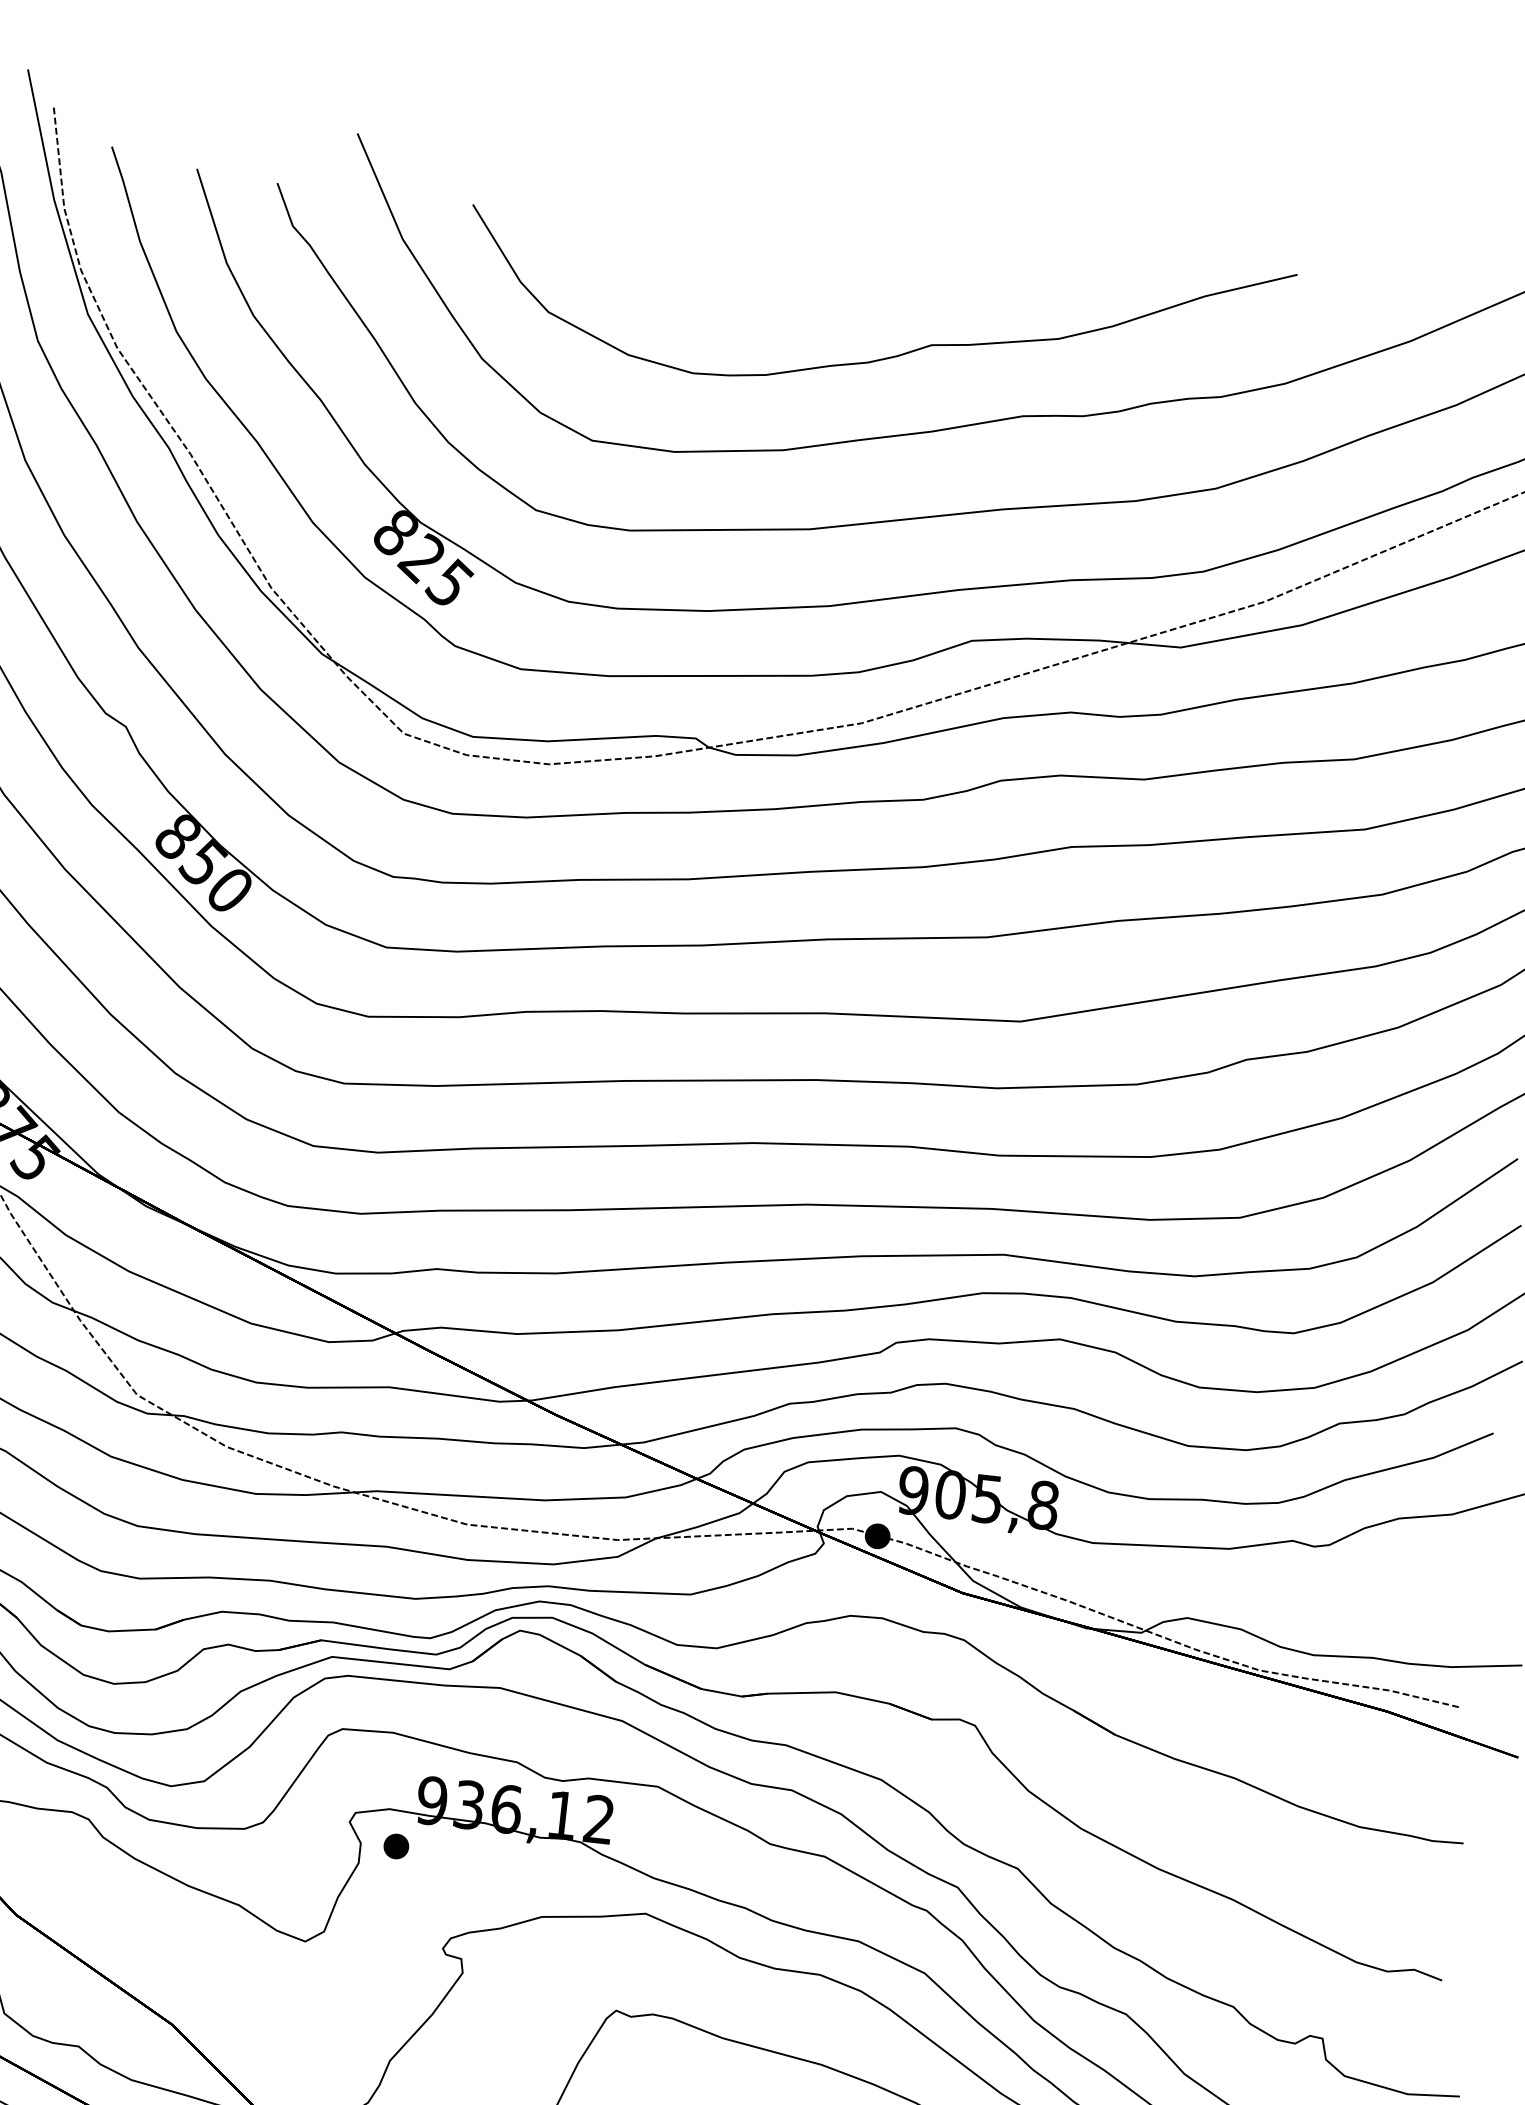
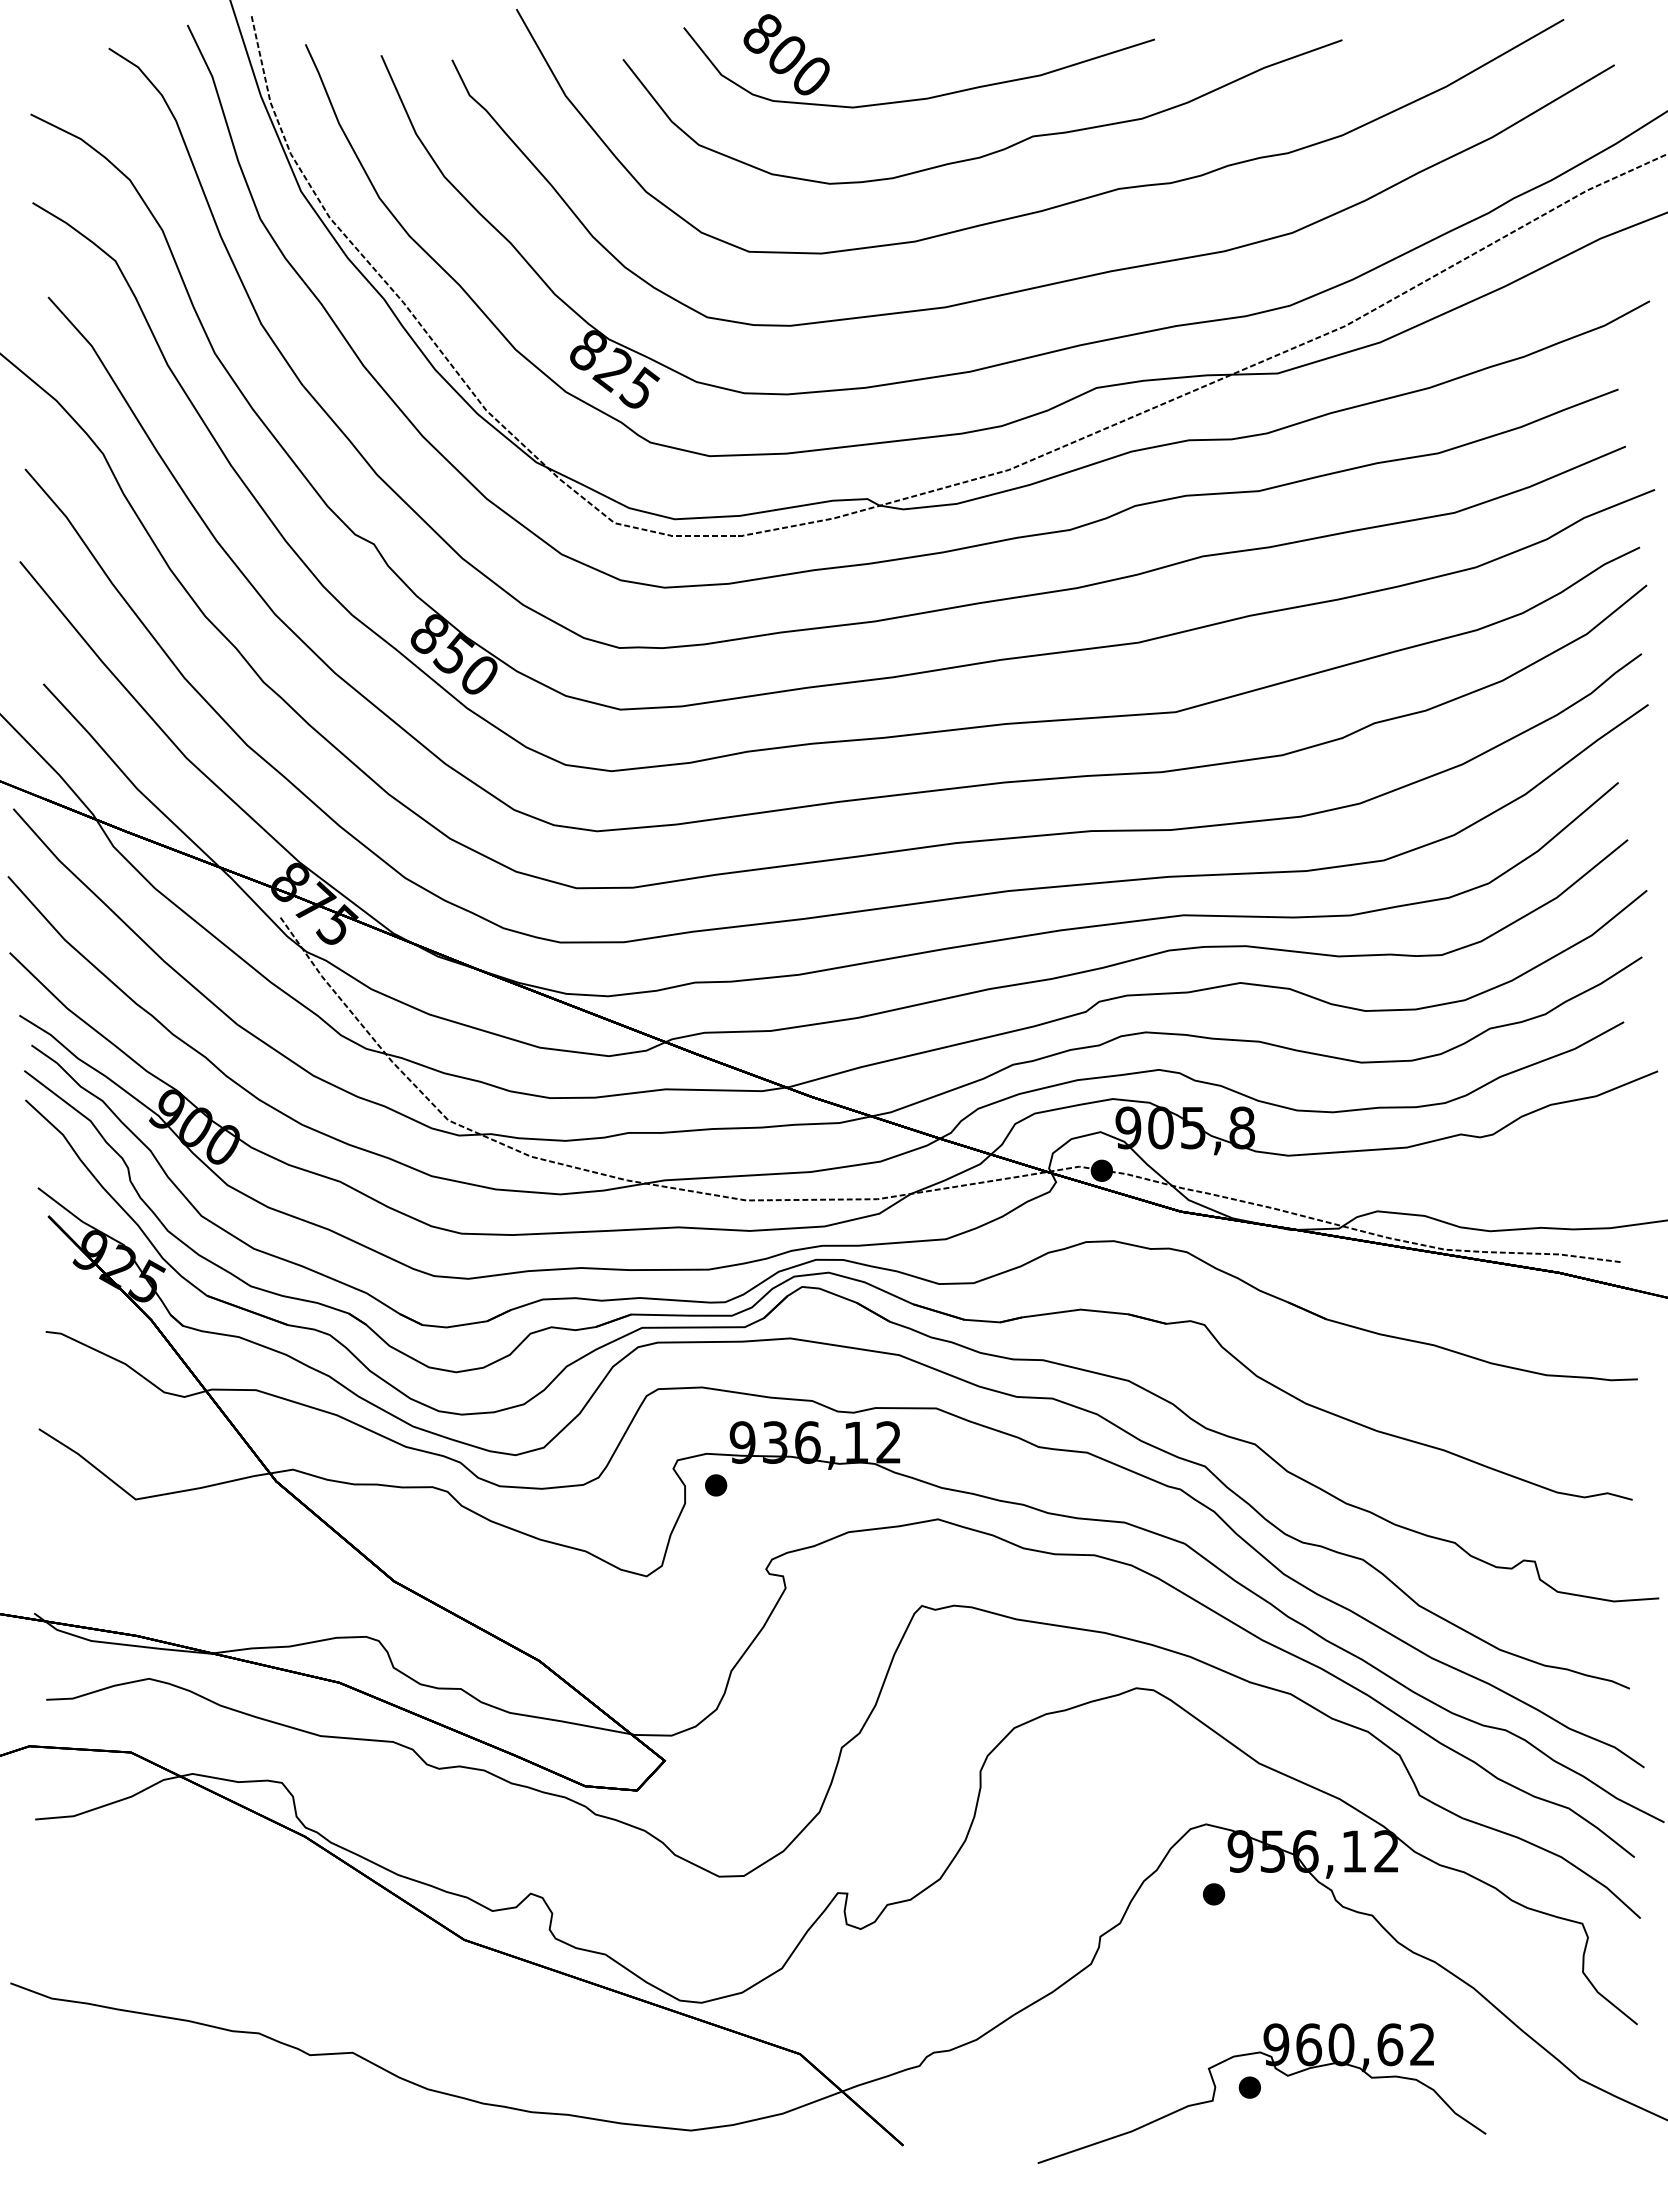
part: (813, 286) -> (925, 97), added

